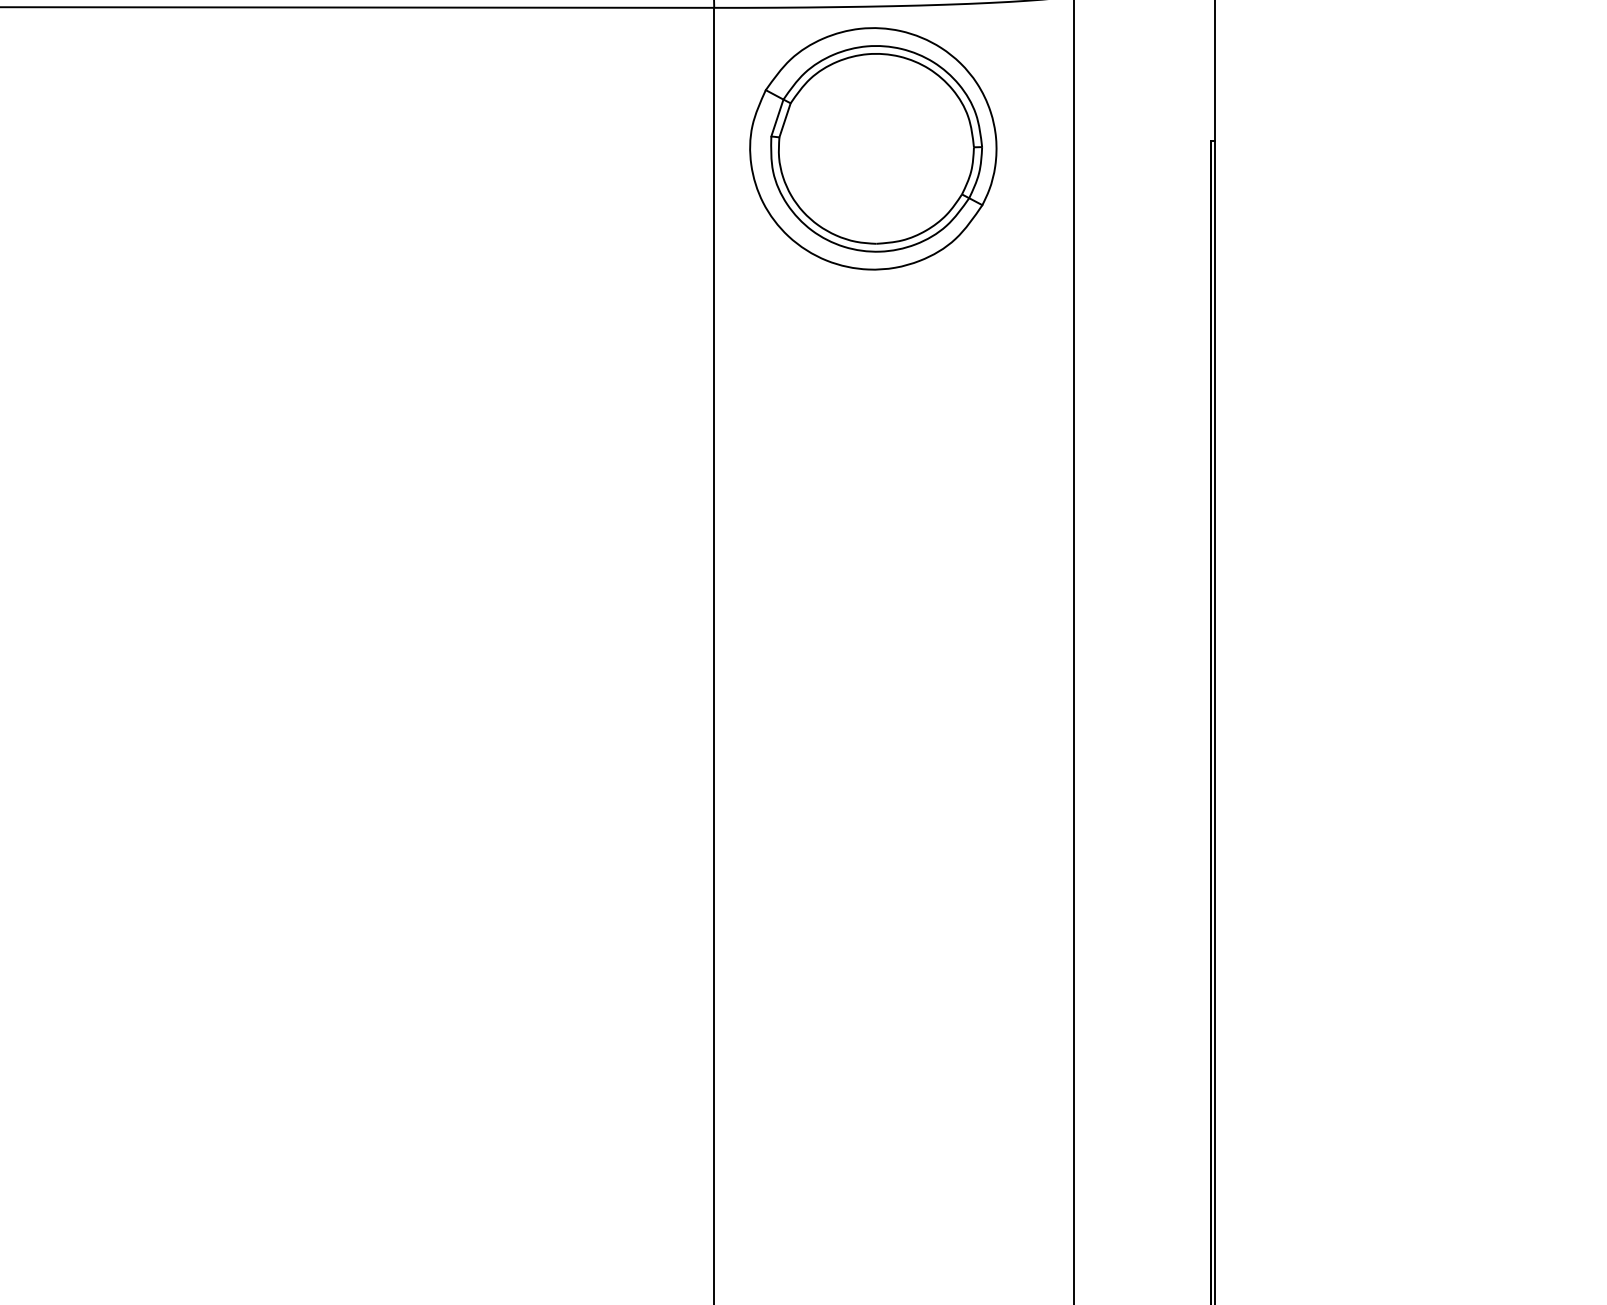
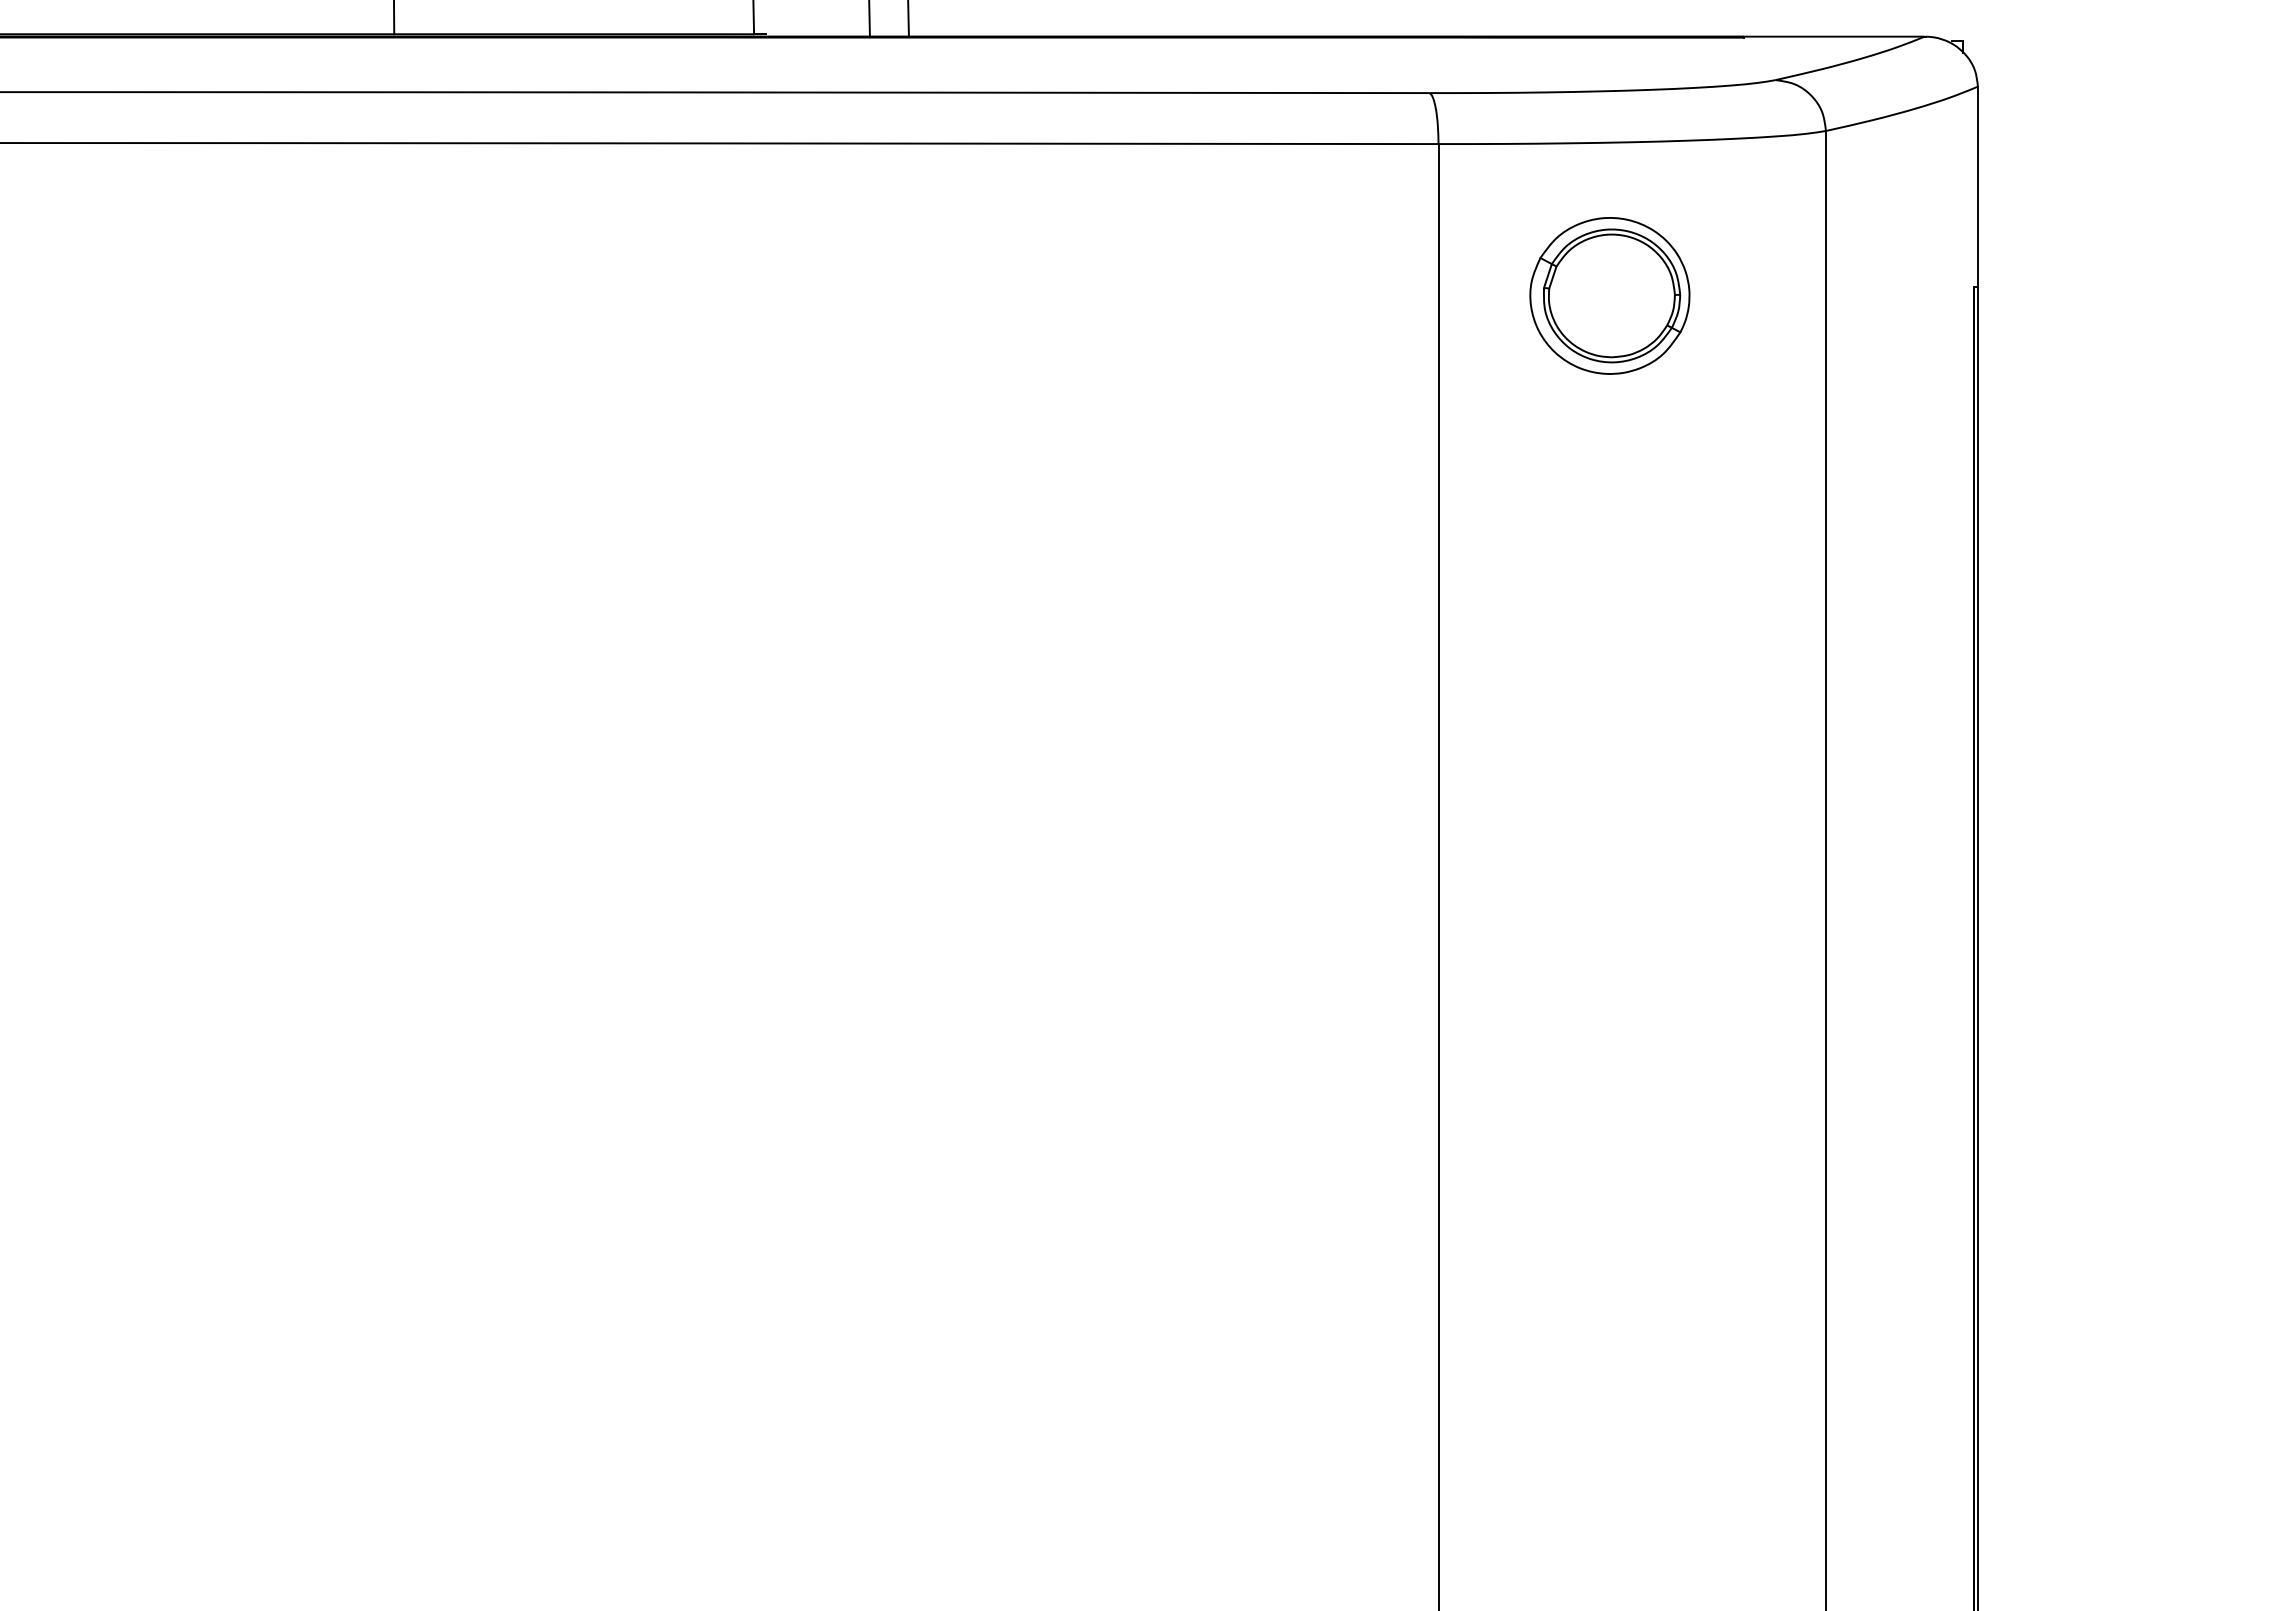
part: (872, 148) -> (1609, 295), size x0.6

